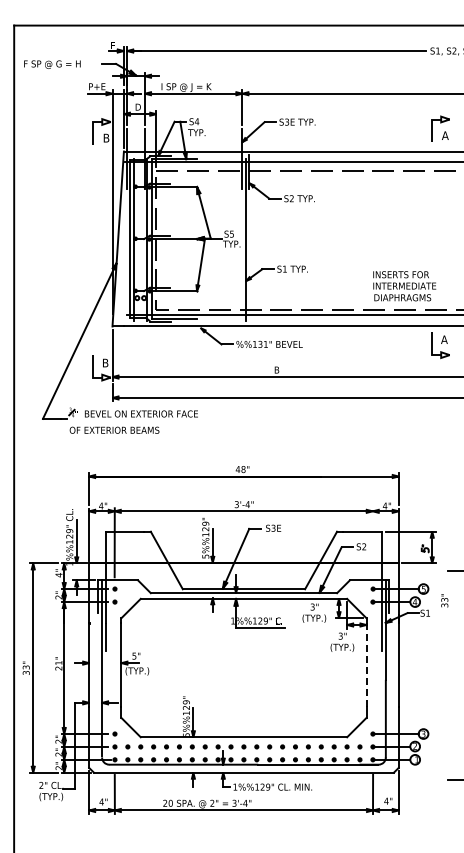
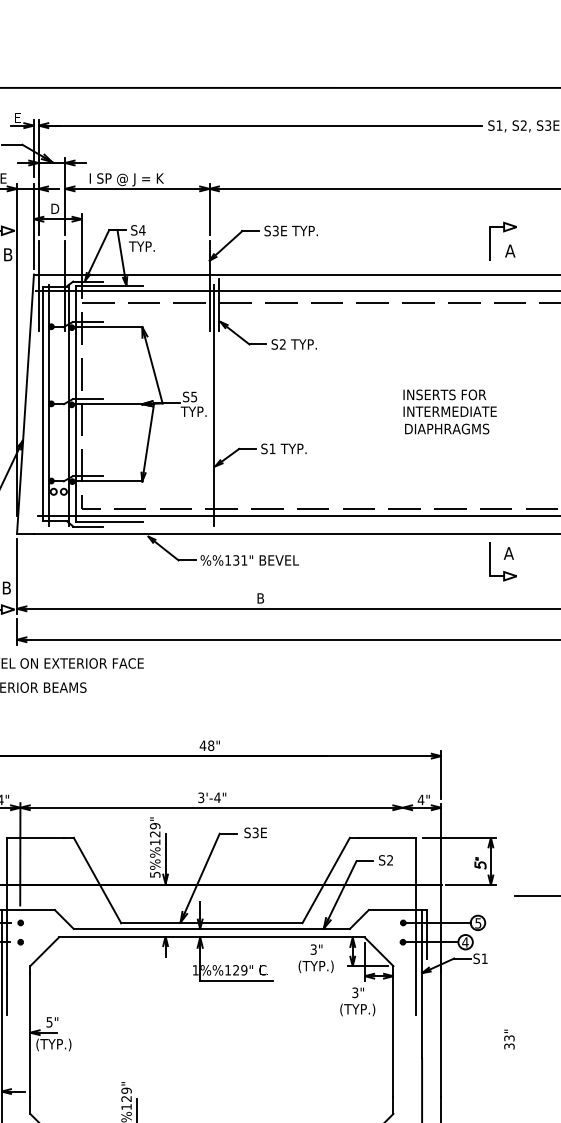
text: (404, 286) -> (449, 412), moved
text: (444, 600) -> (509, 1039), moved
line: (366, 664) -> (393, 1034), dashed -> solid

